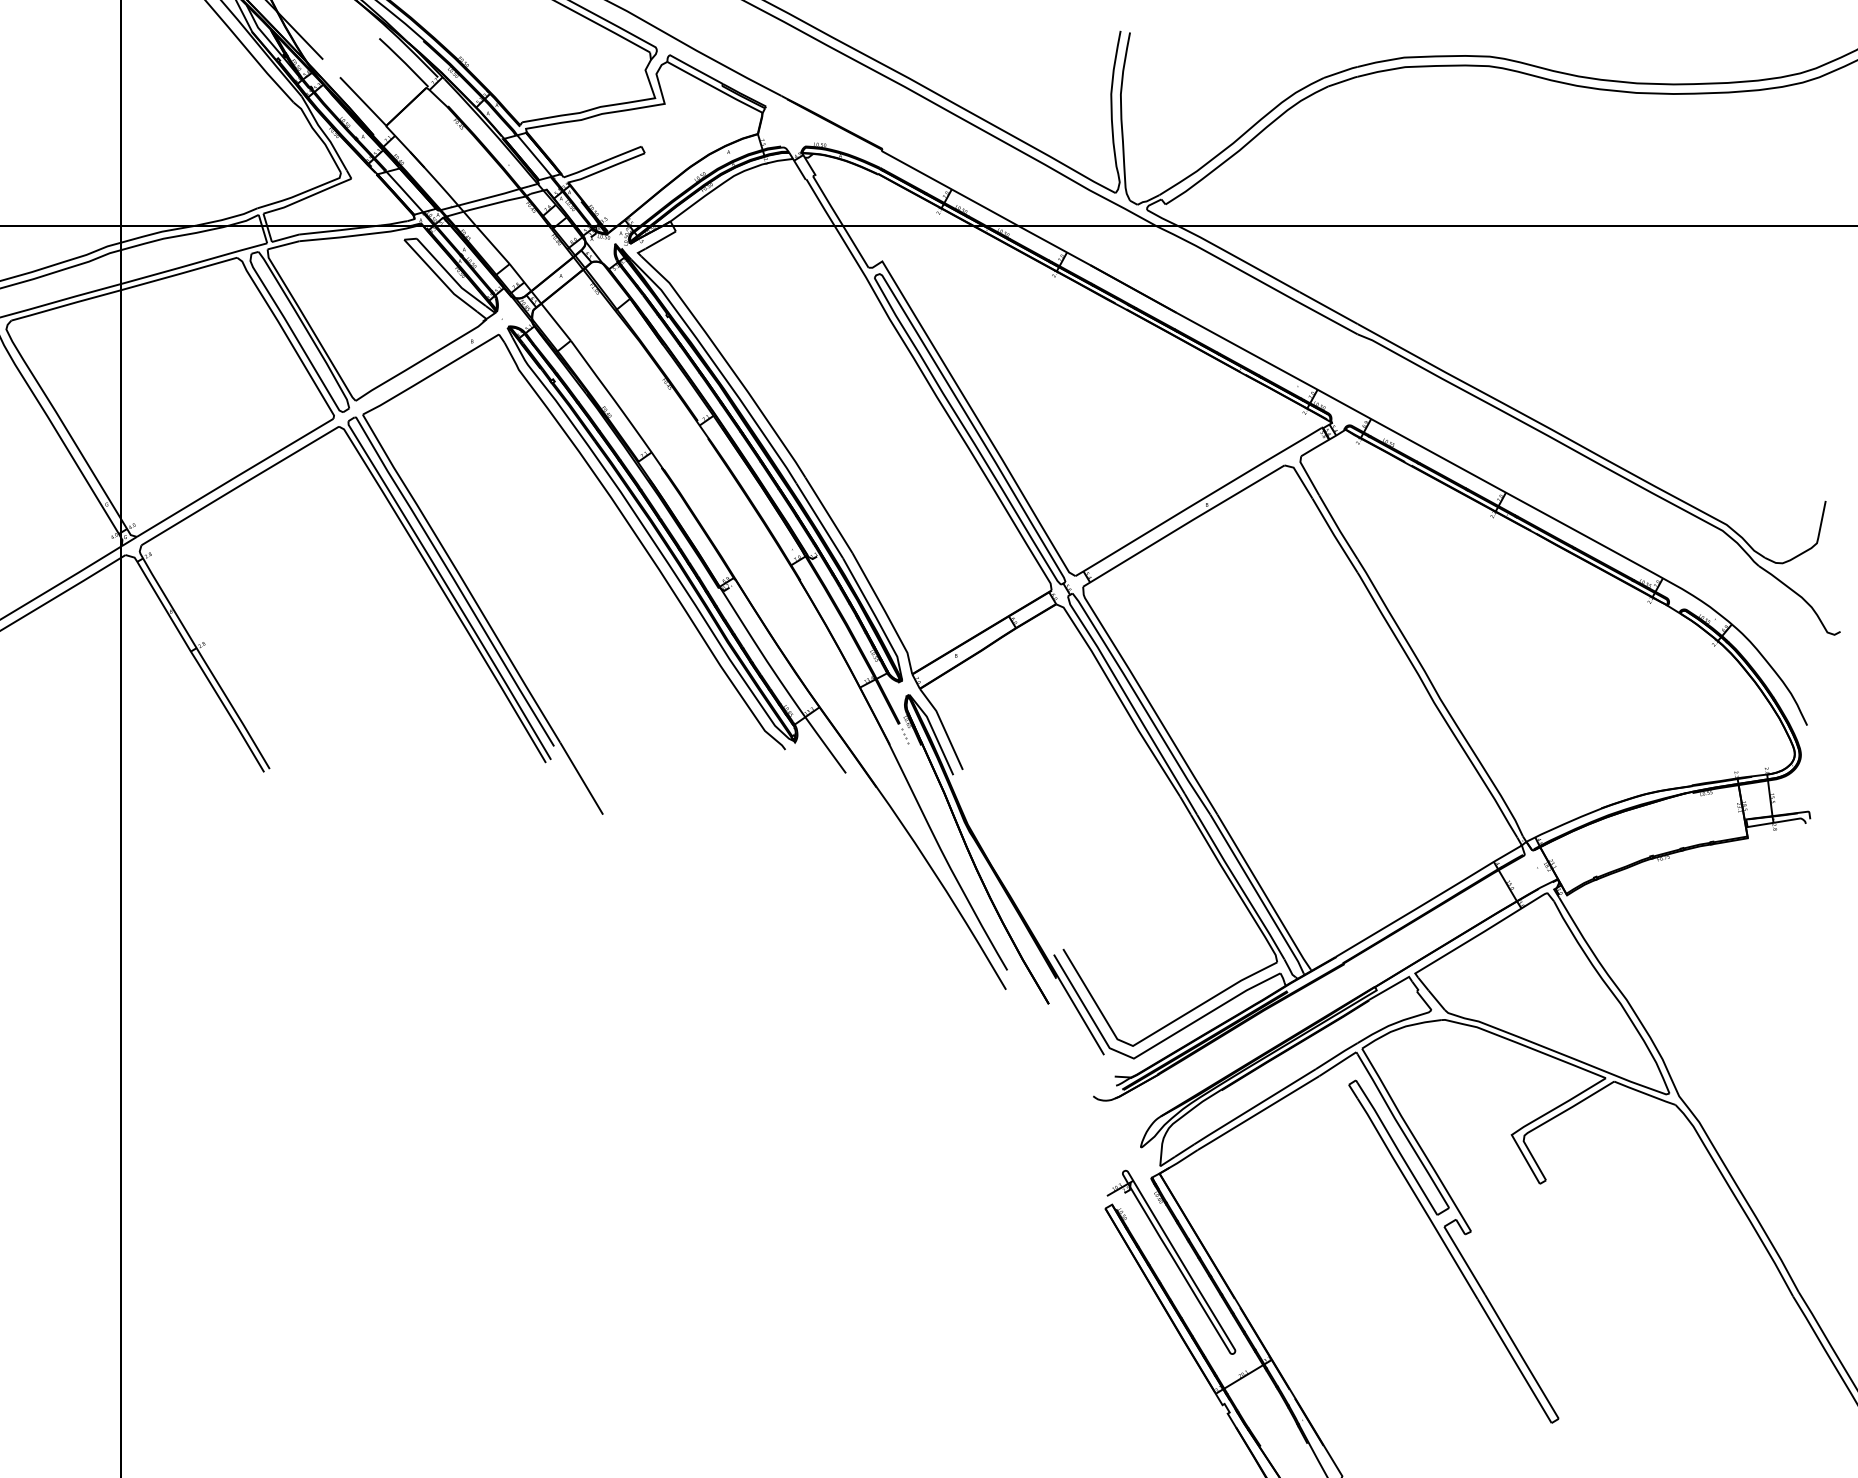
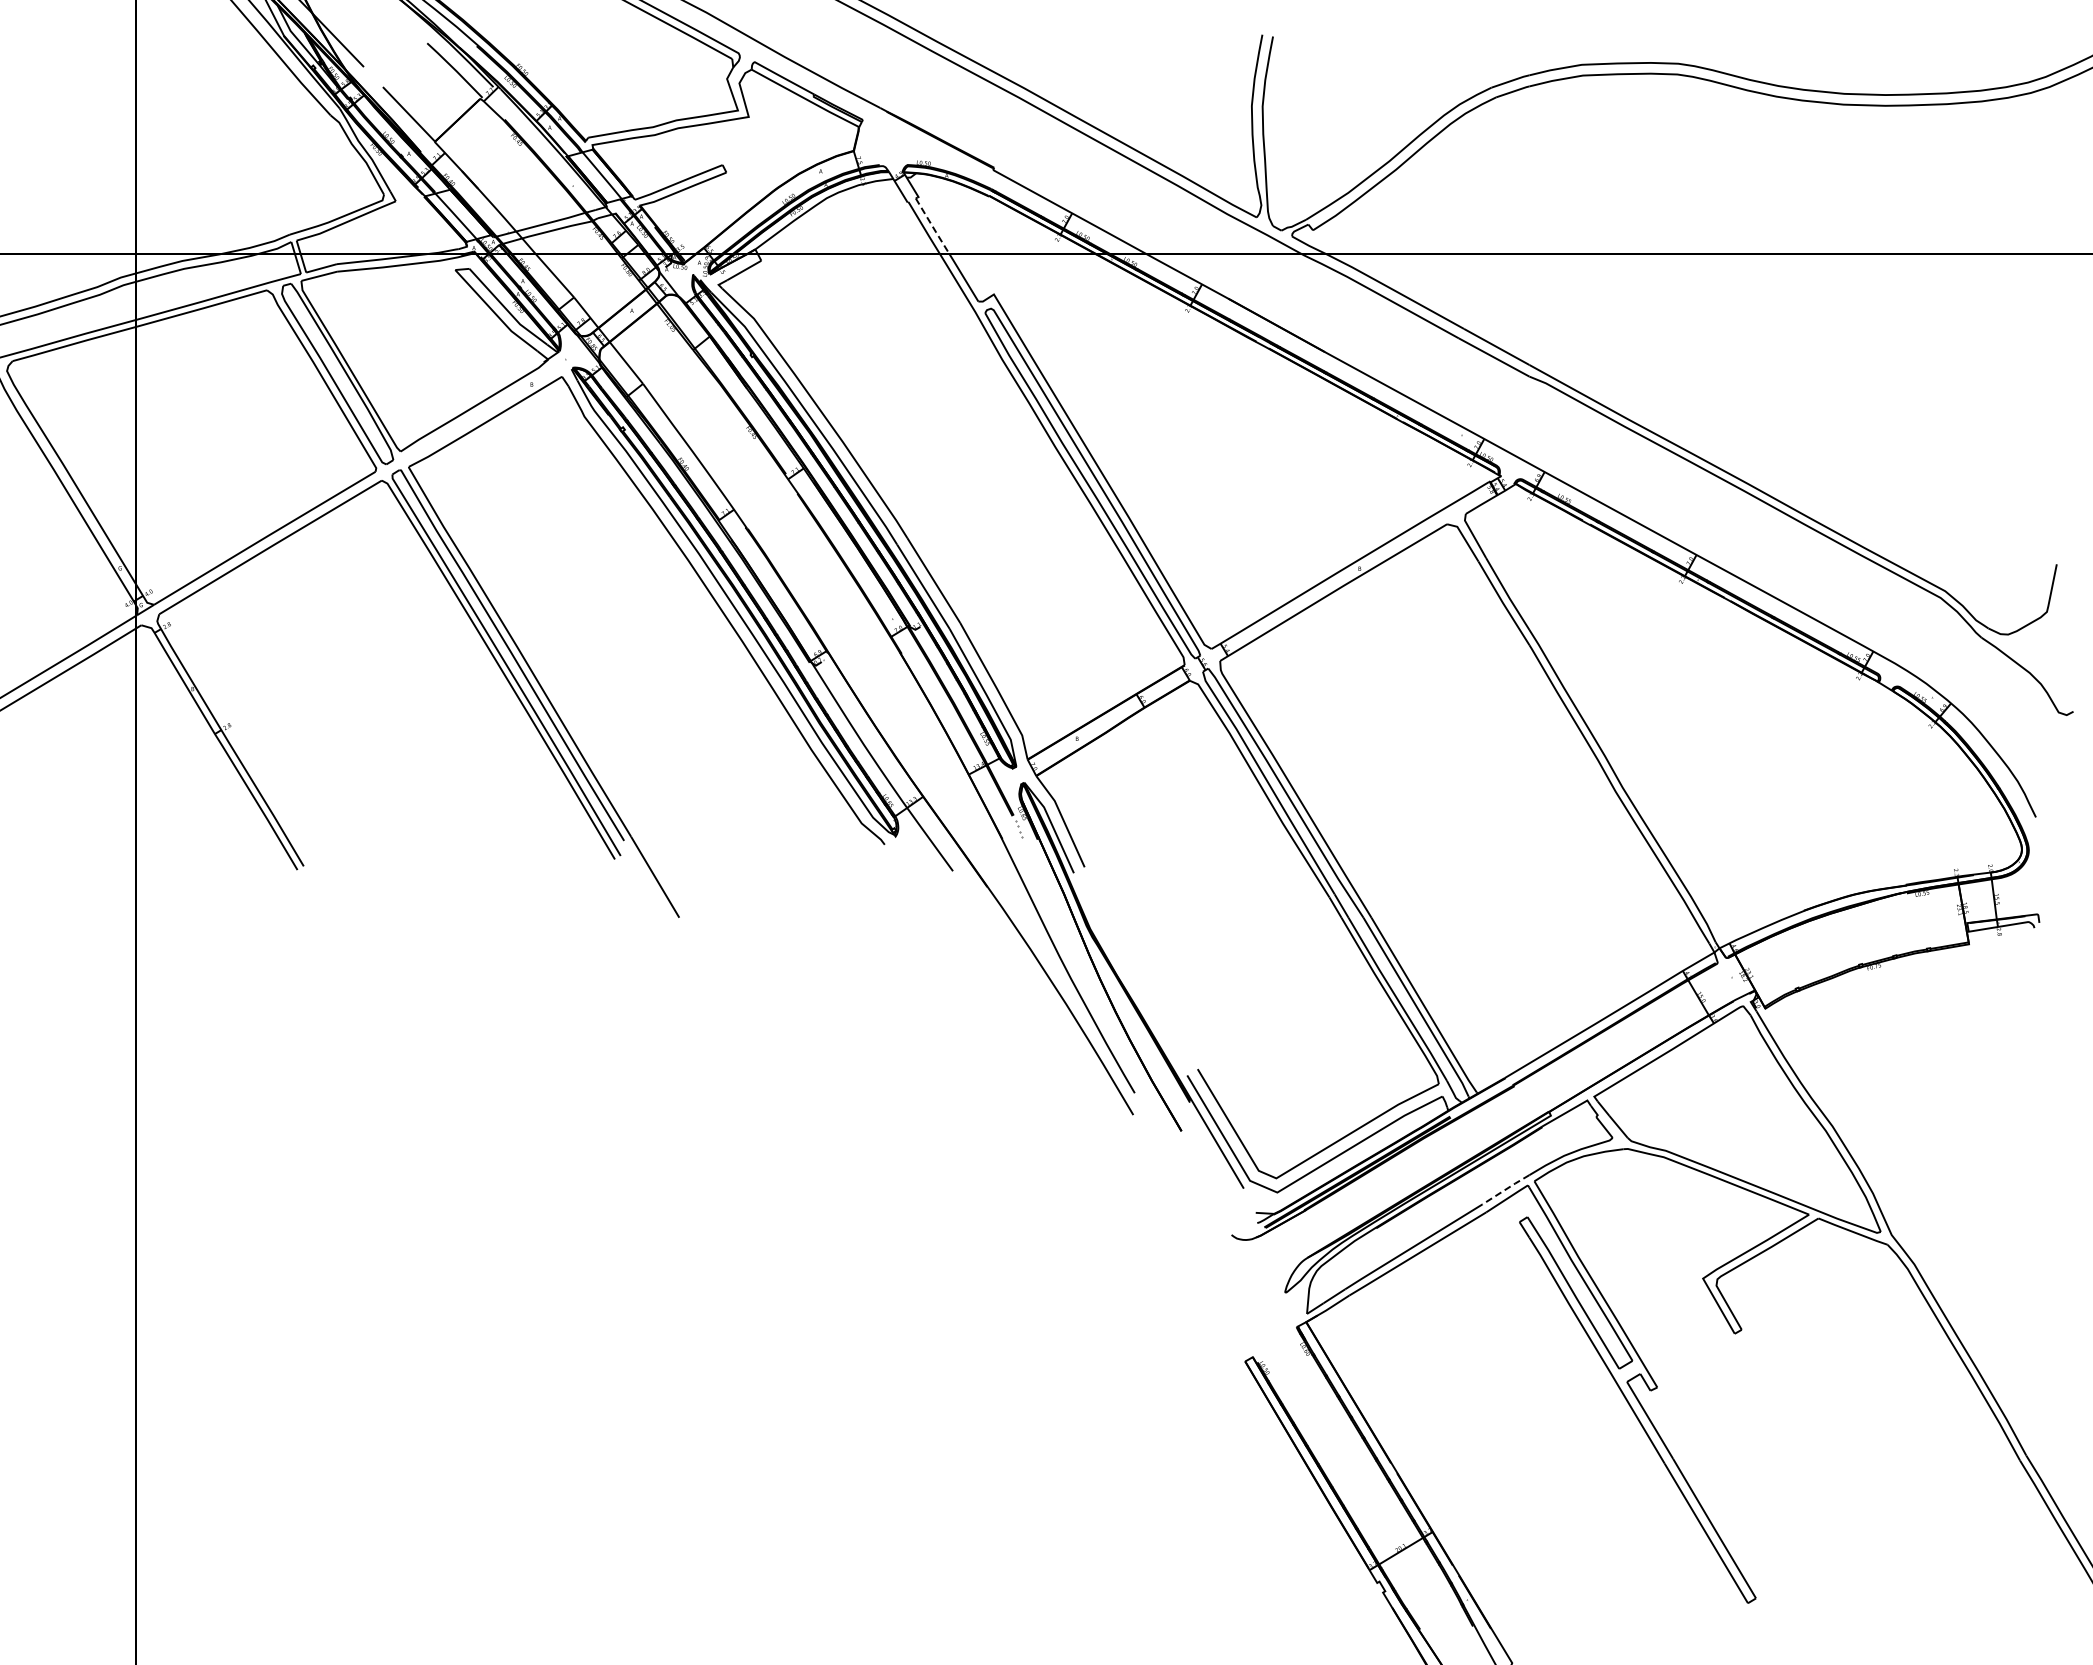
line: (828, 202) -> (933, 227), solid -> dashed
line: (1336, 1055) -> (1505, 1189), solid -> dashed
part: (1171, 1262) -> (1319, 1422), removed

